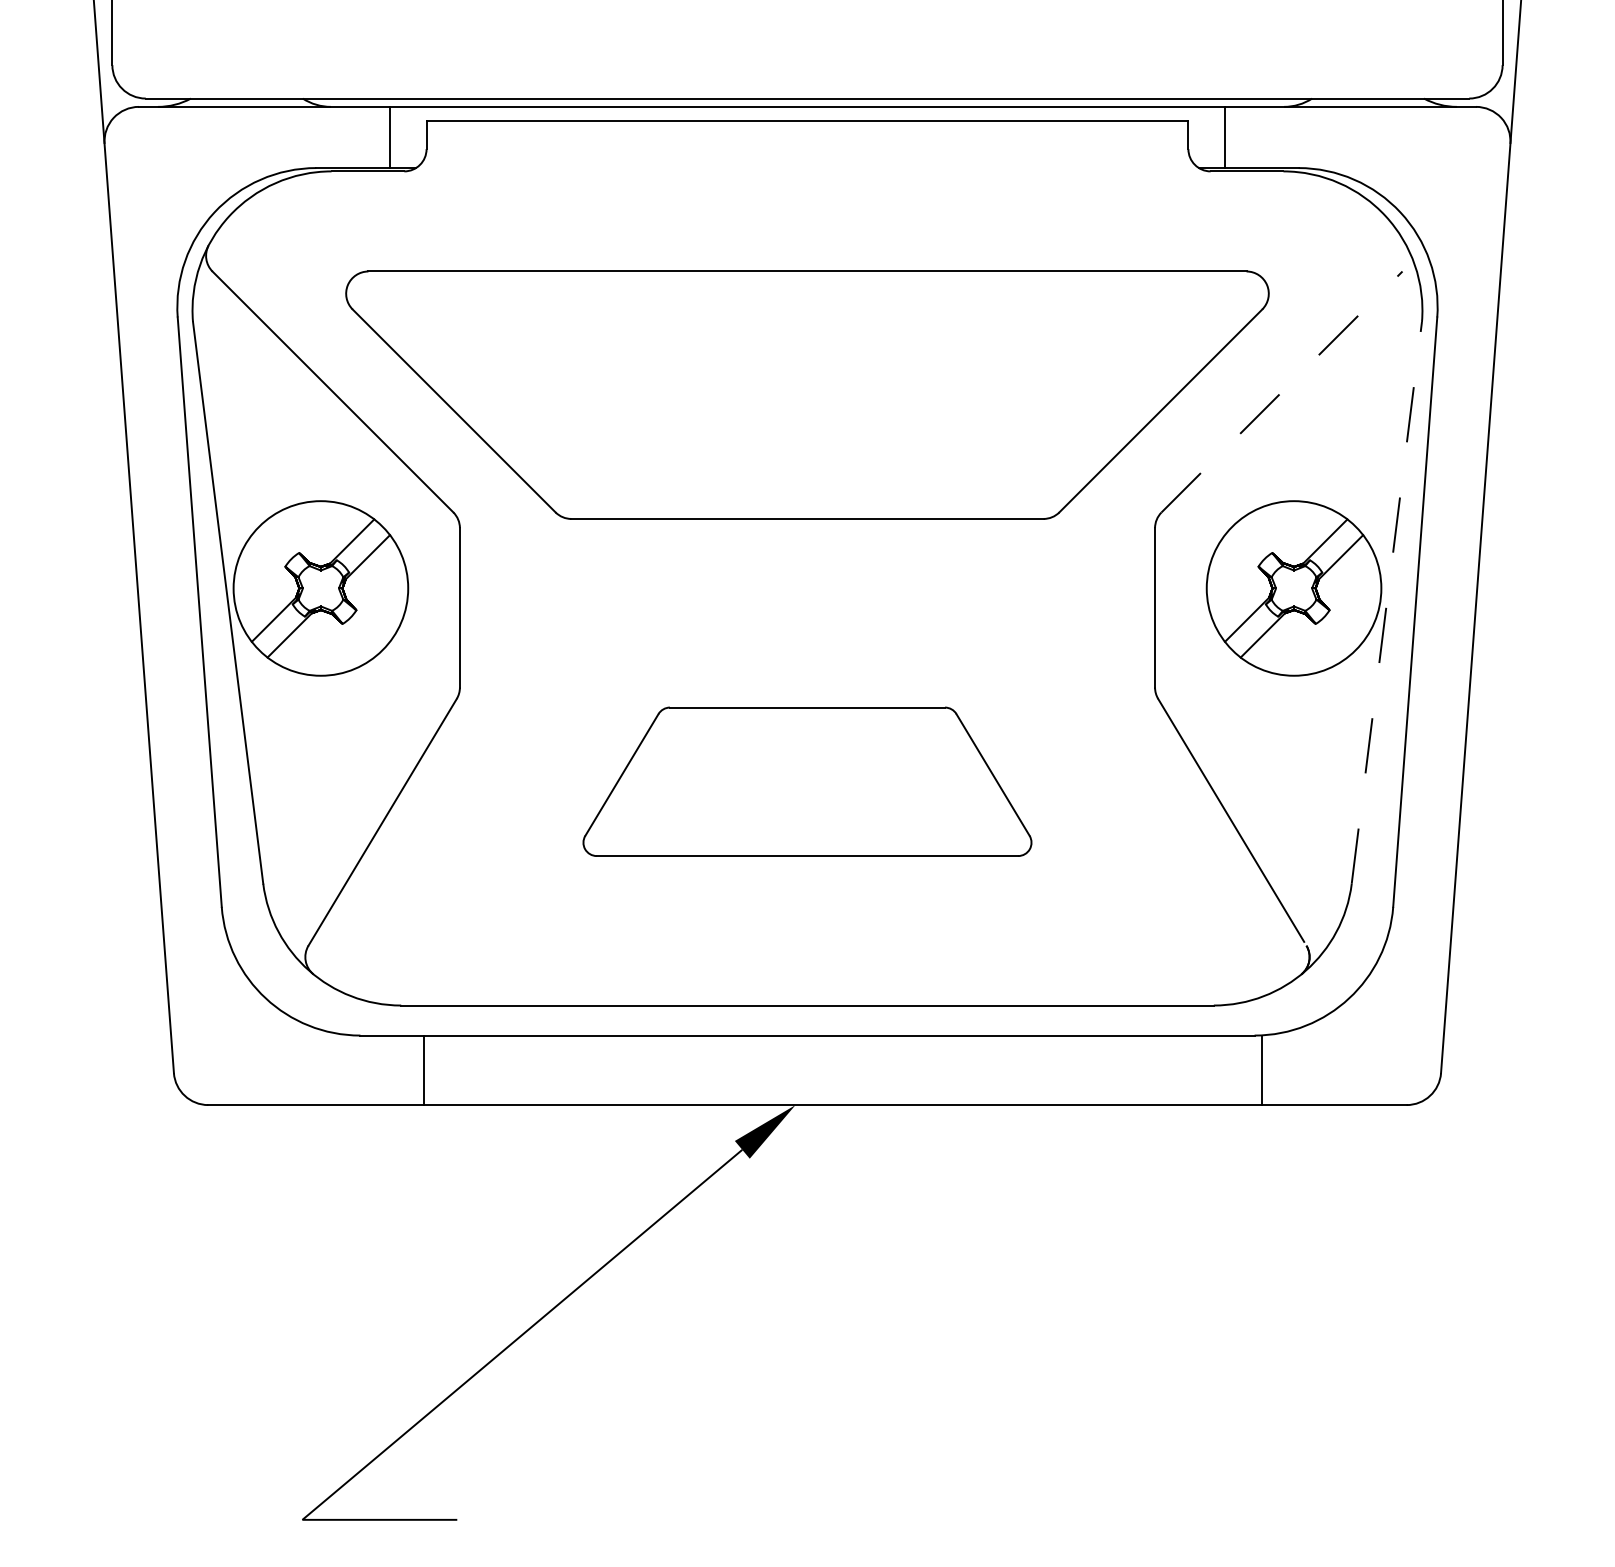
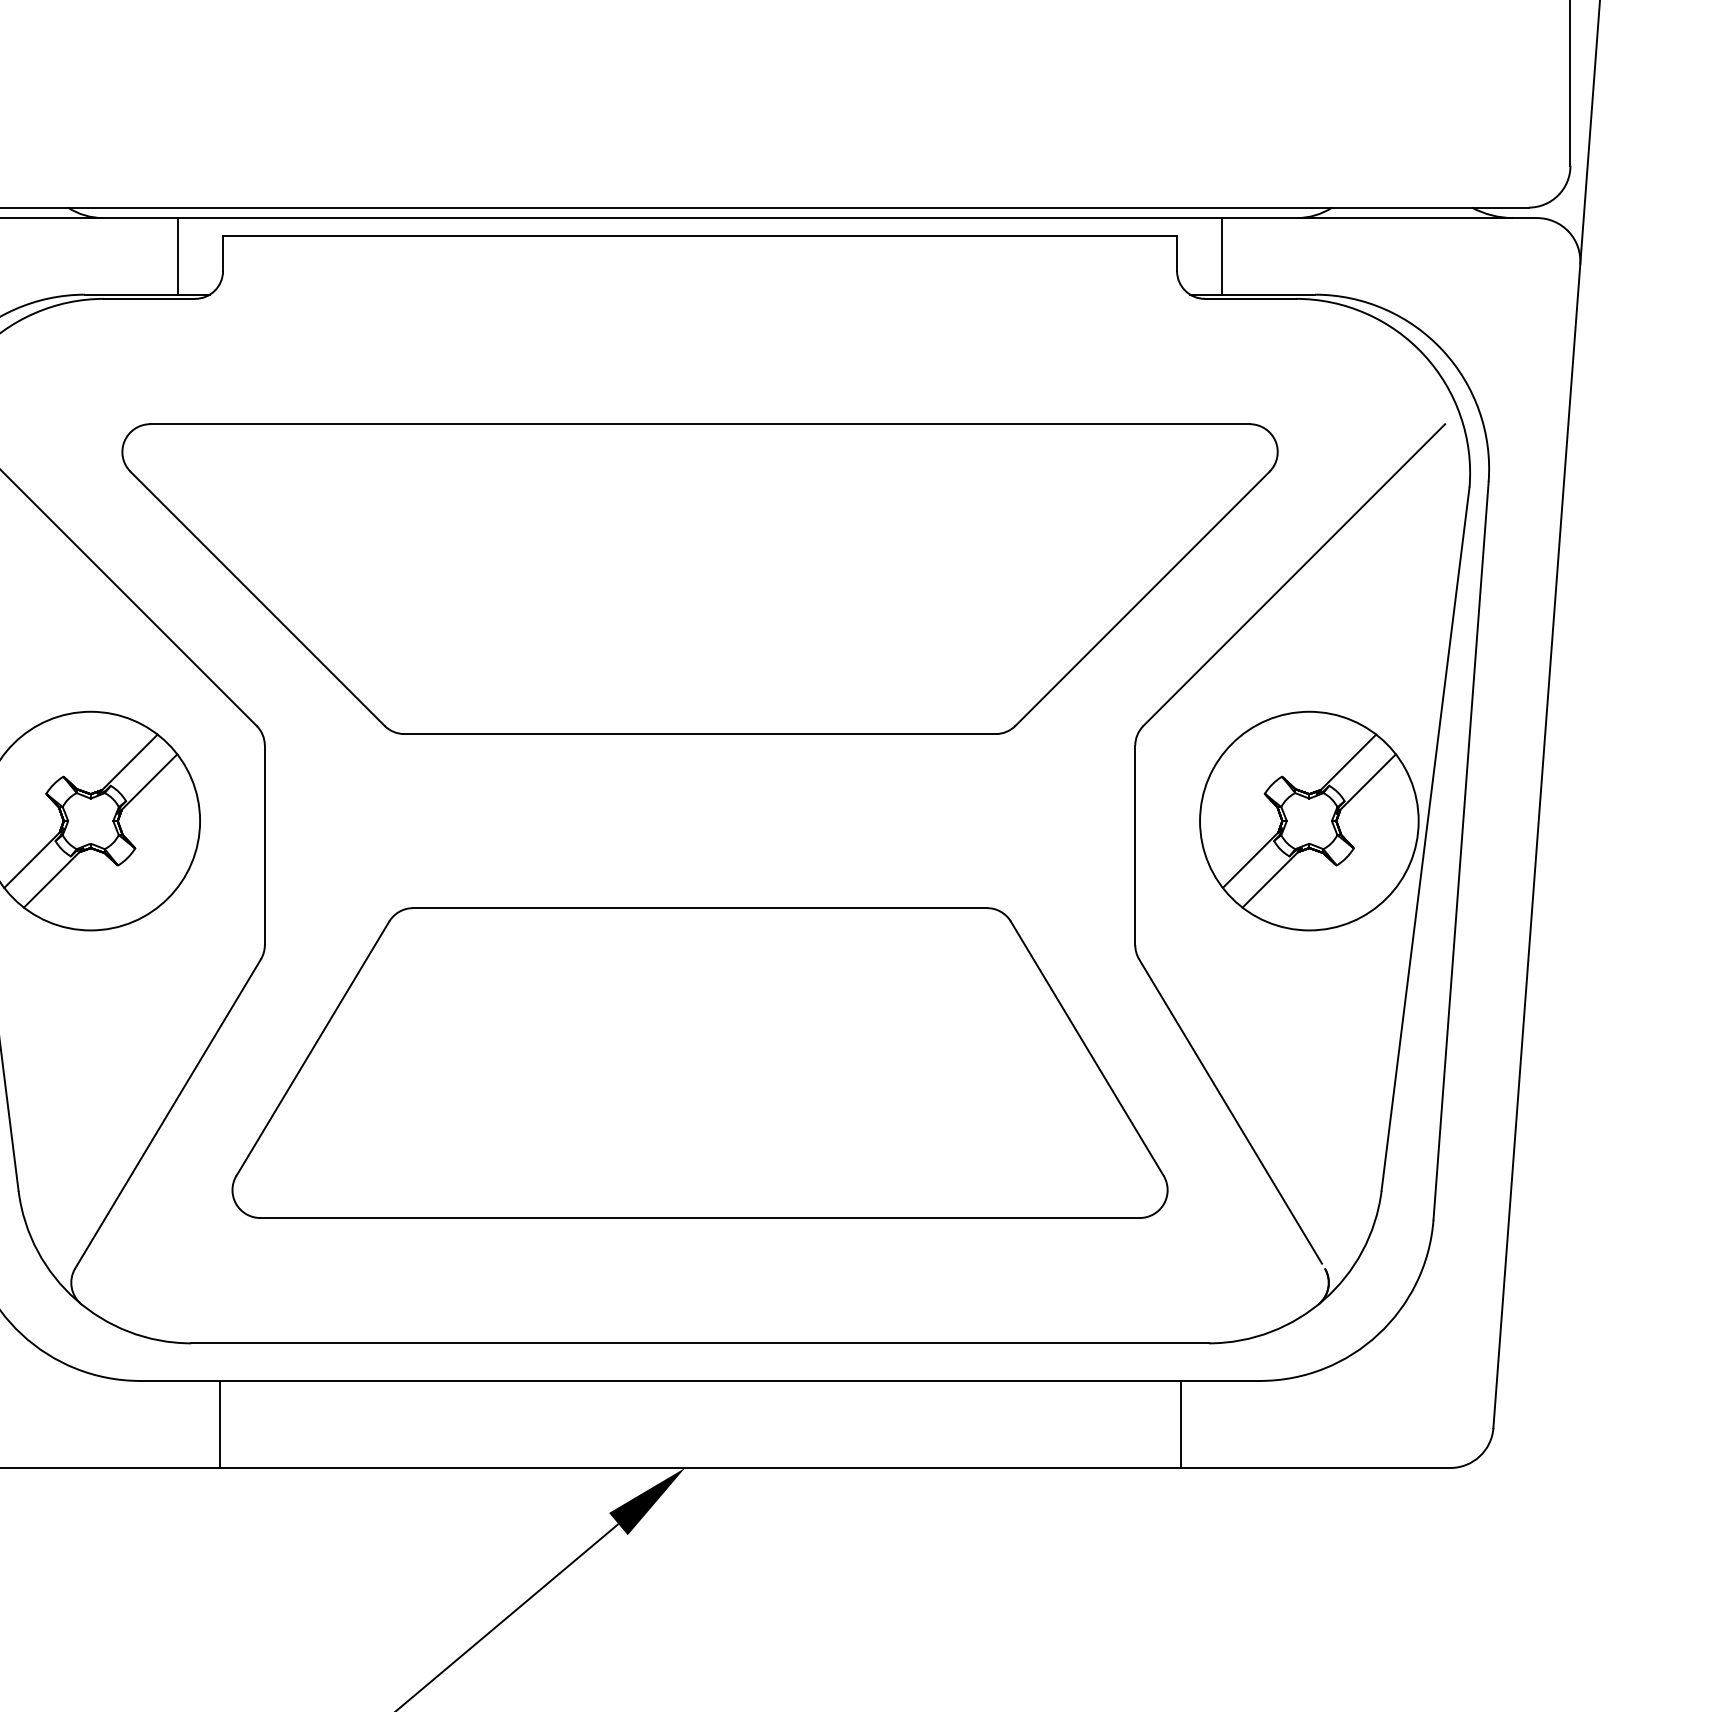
line: (1282, 391) -> (1294, 574), dashed -> solid
line: (1386, 602) -> (1425, 838), dashed -> solid
part: (807, 781) -> (700, 1062), size x1.67
line: (1262, 1070) -> (1180, 1424), moved

